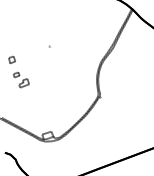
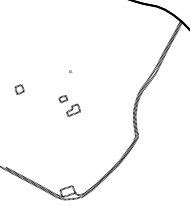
part: (21, 79) -> (69, 105), moved

